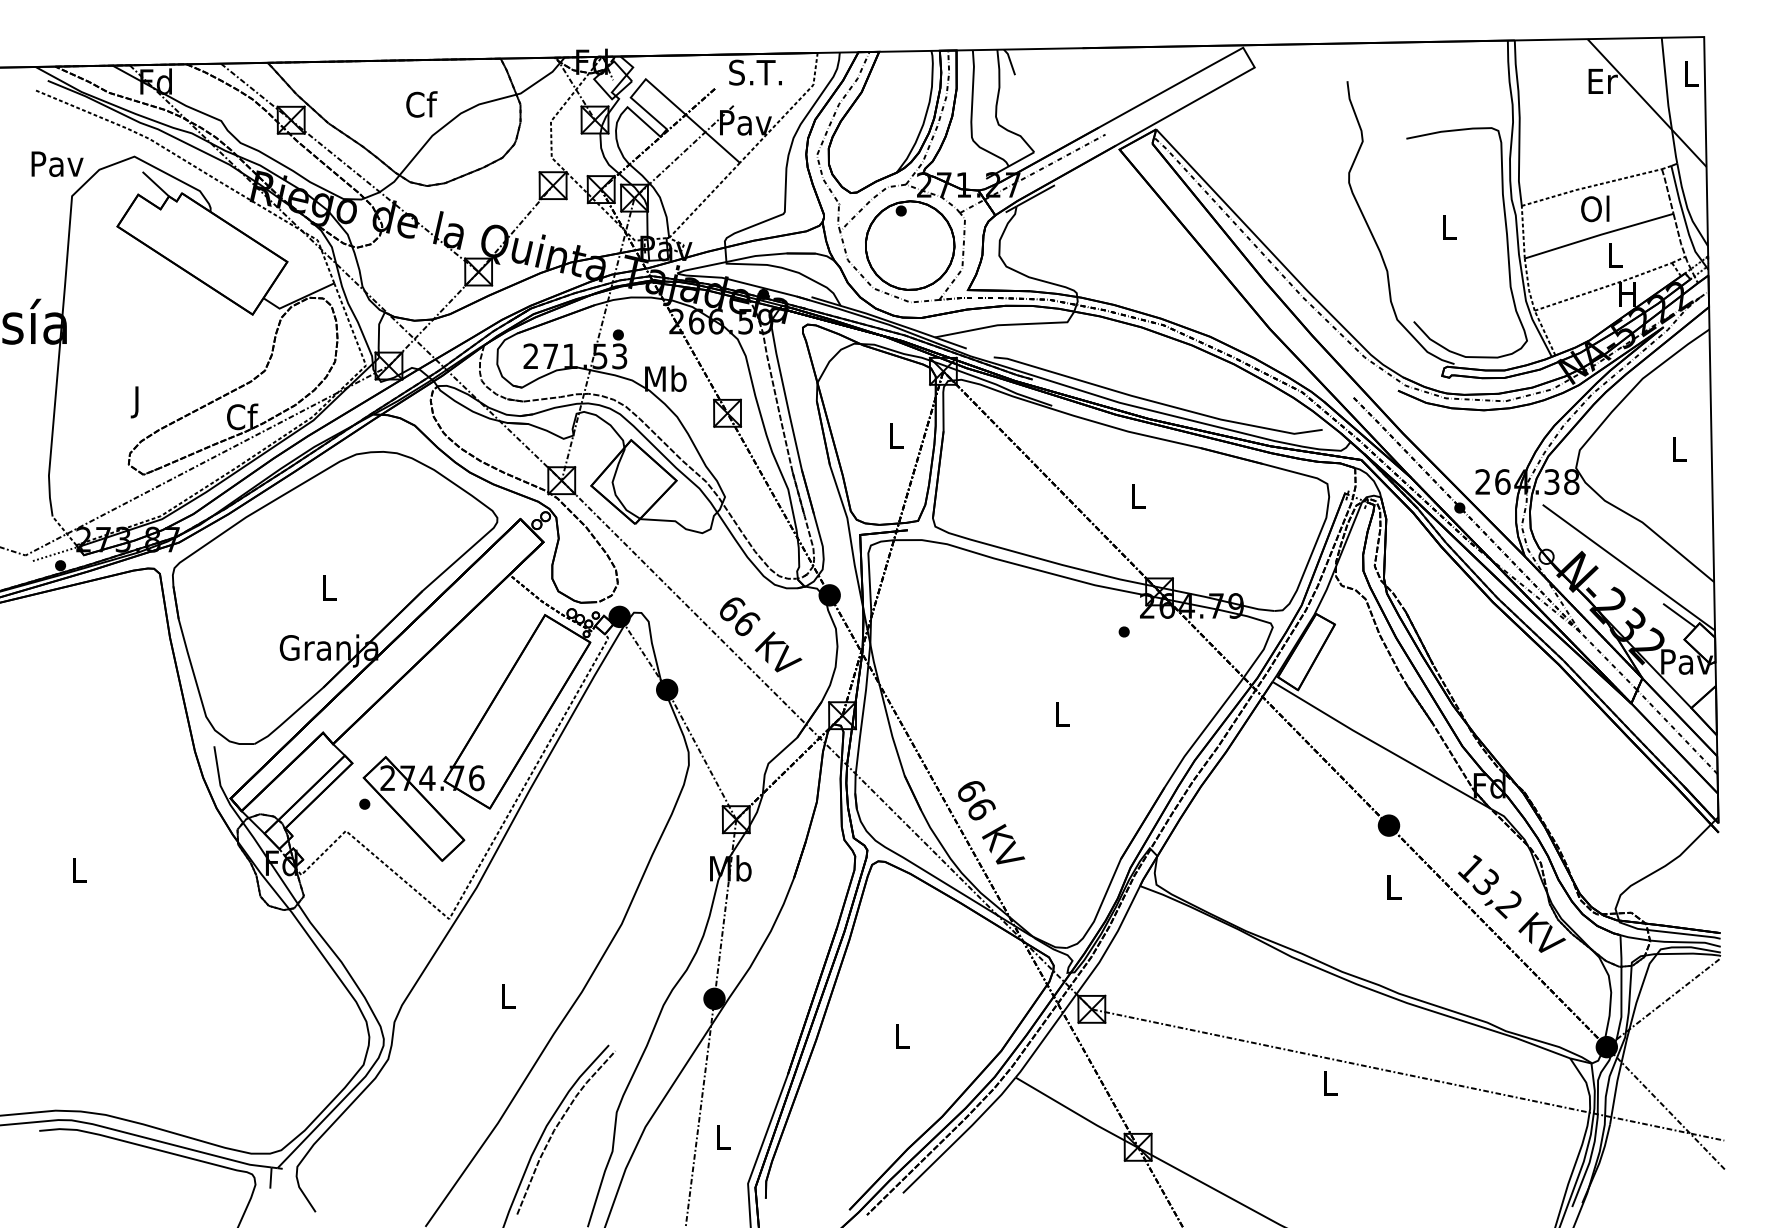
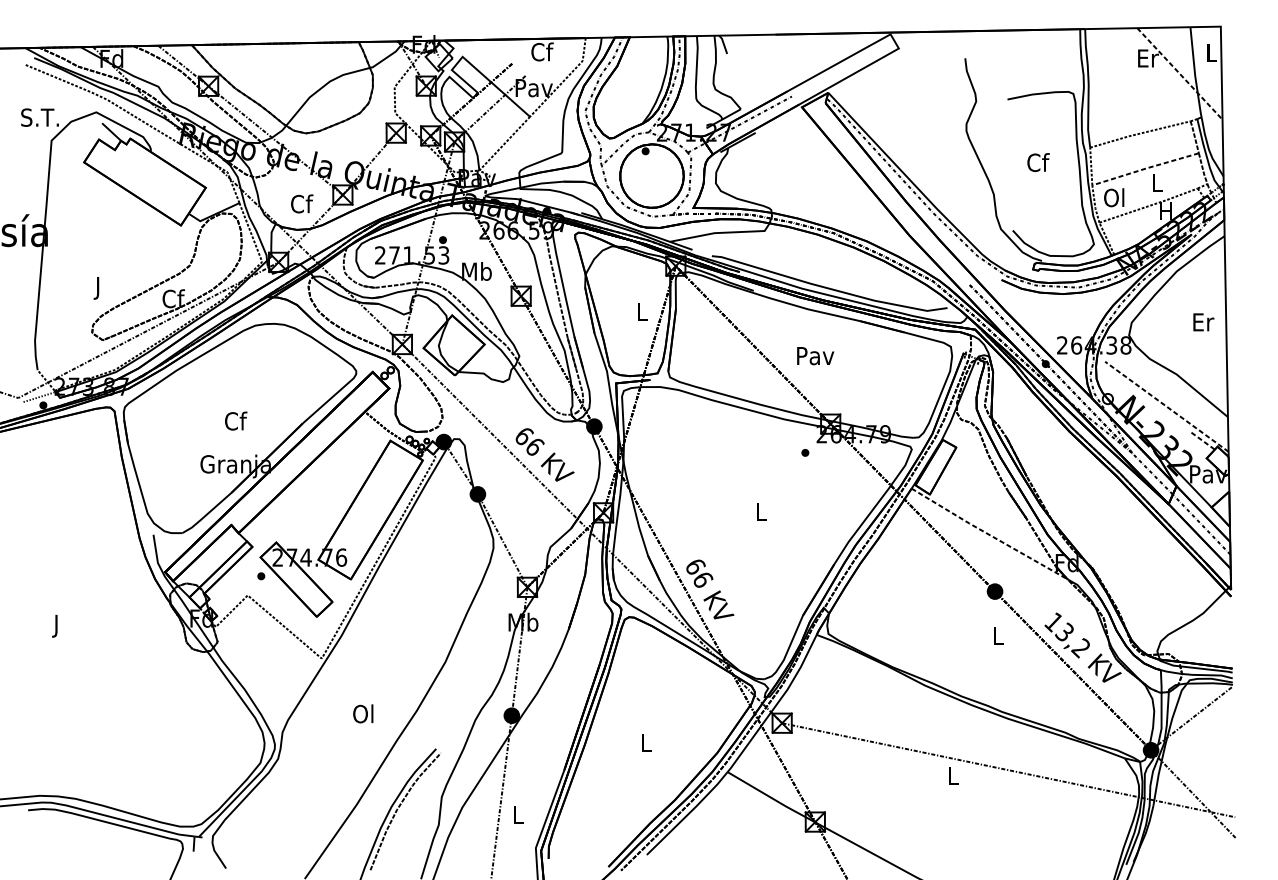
text: (755, 72) -> (541, 52), S.T. -> Cf
line: (1647, 103) -> (1180, 74), solid -> dashed
text: (421, 104) -> (301, 203), moved
text: (56, 163) -> (40, 117), Pav -> S.T.
text: (1595, 208) -> (1114, 197), moved
text: (1449, 226) -> (1038, 162), L -> Cf
line: (1599, 235) -> (1145, 168), solid -> dashed
text: (1680, 449) -> (1203, 322), L -> Er
text: (1138, 496) -> (815, 355), L -> Pav
line: (1628, 567) -> (1166, 406), solid -> dashed
text: (329, 587) -> (236, 421), L -> Cf
line: (1679, 615) -> (1203, 441), solid -> dashed
line: (1380, 746) -> (988, 534), solid -> dashed
text: (79, 873) -> (56, 625), L -> J
text: (507, 996) -> (363, 714), L -> Ol

